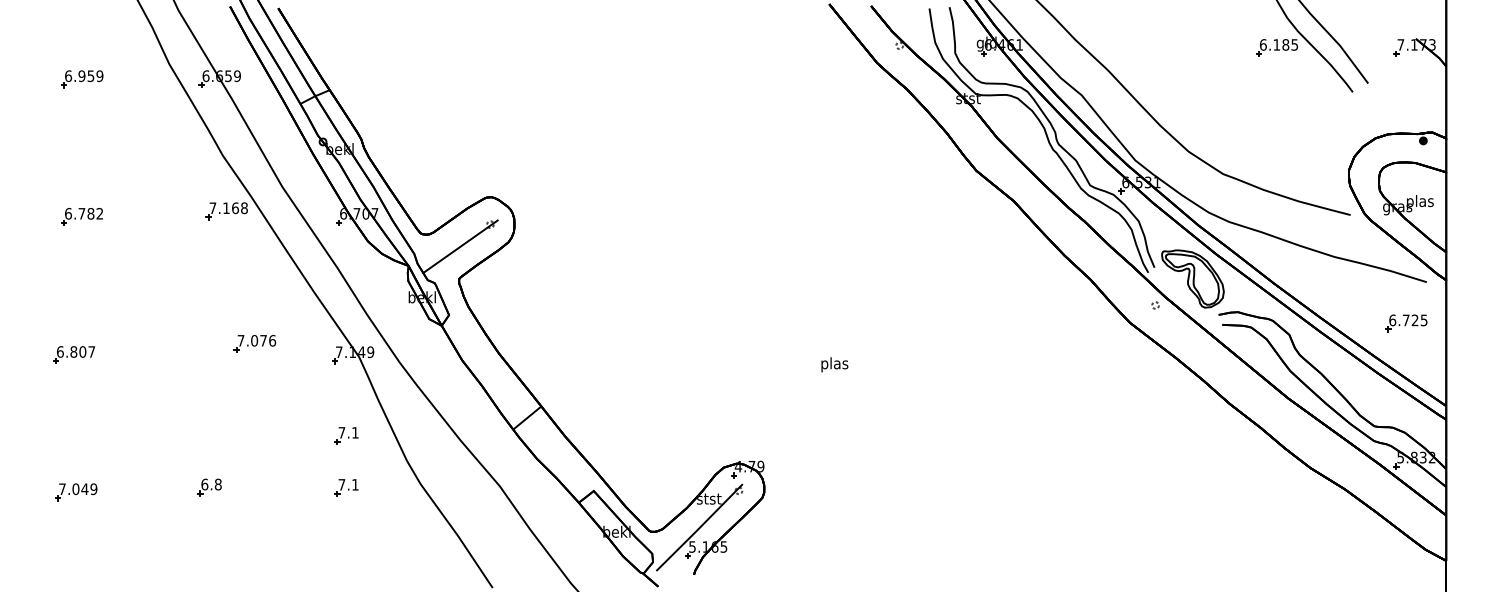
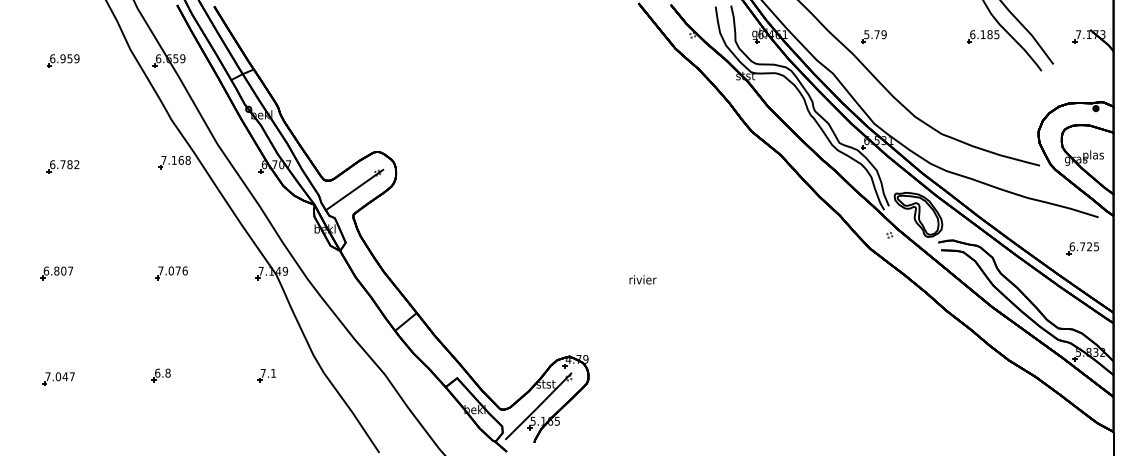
part: (1134, 47) -> (873, 36), added
part: (254, 343) -> (171, 273), moved
text: (834, 364) -> (642, 280), plas -> rivier
part: (346, 435) -> (266, 335), removed
text: (93, 489) -> (71, 376), 7.049 -> 7.047

